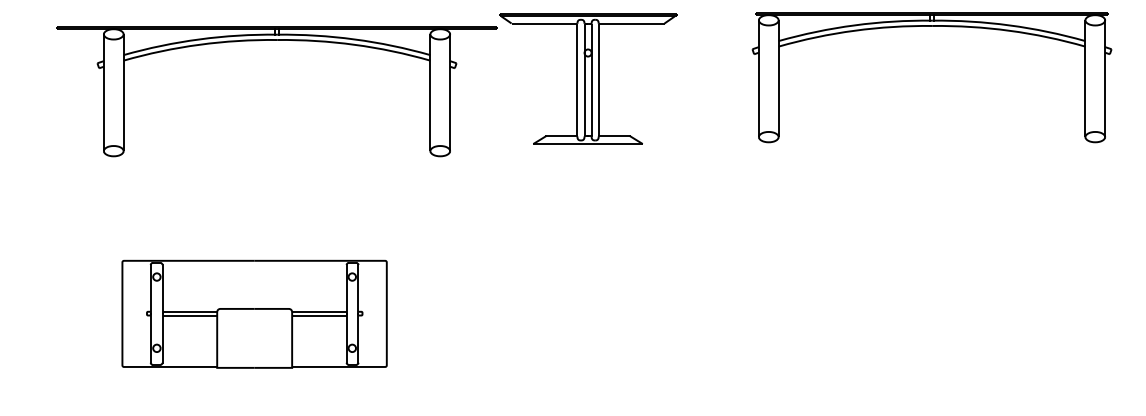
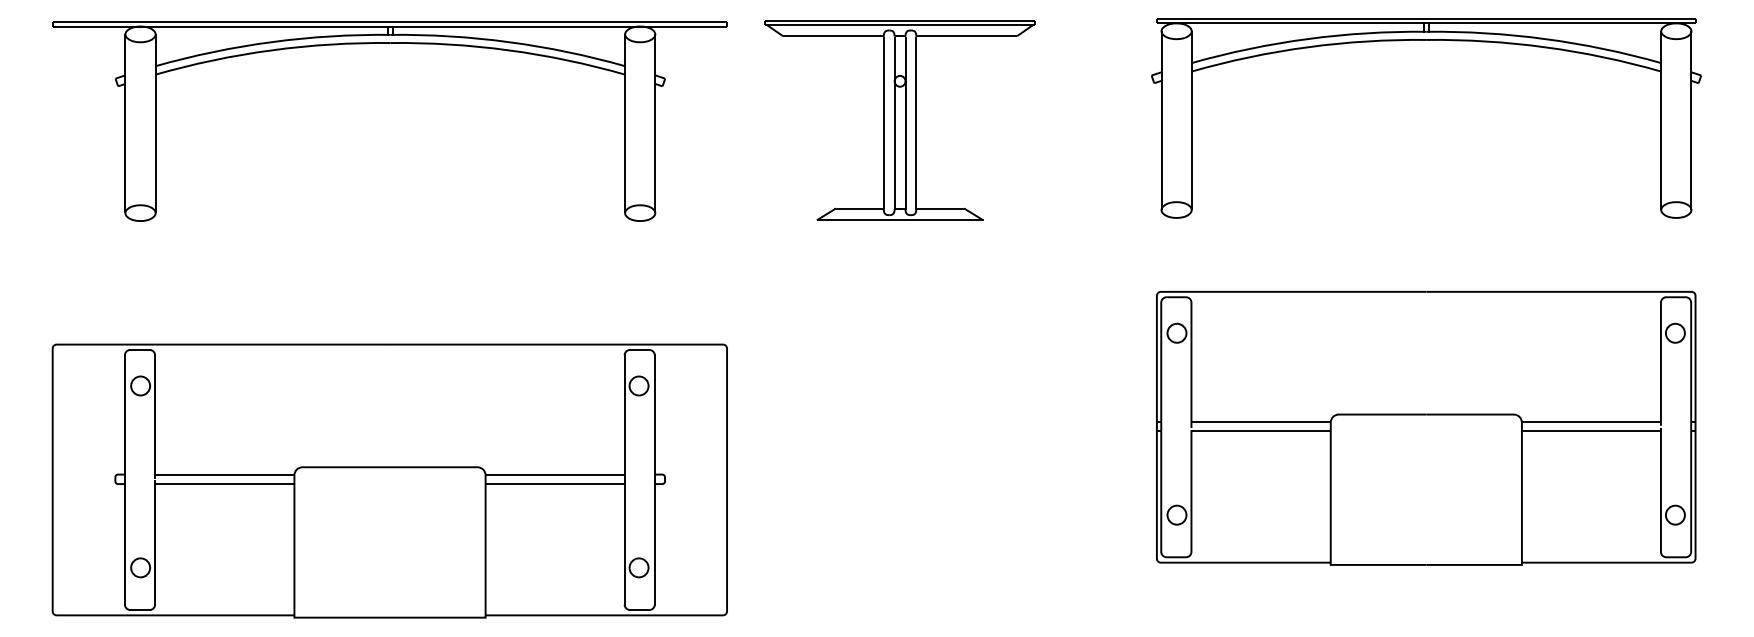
part: (276, 40) -> (389, 43), moved
part: (931, 279) -> (1425, 427), added
part: (254, 314) -> (389, 481), size x1.67

